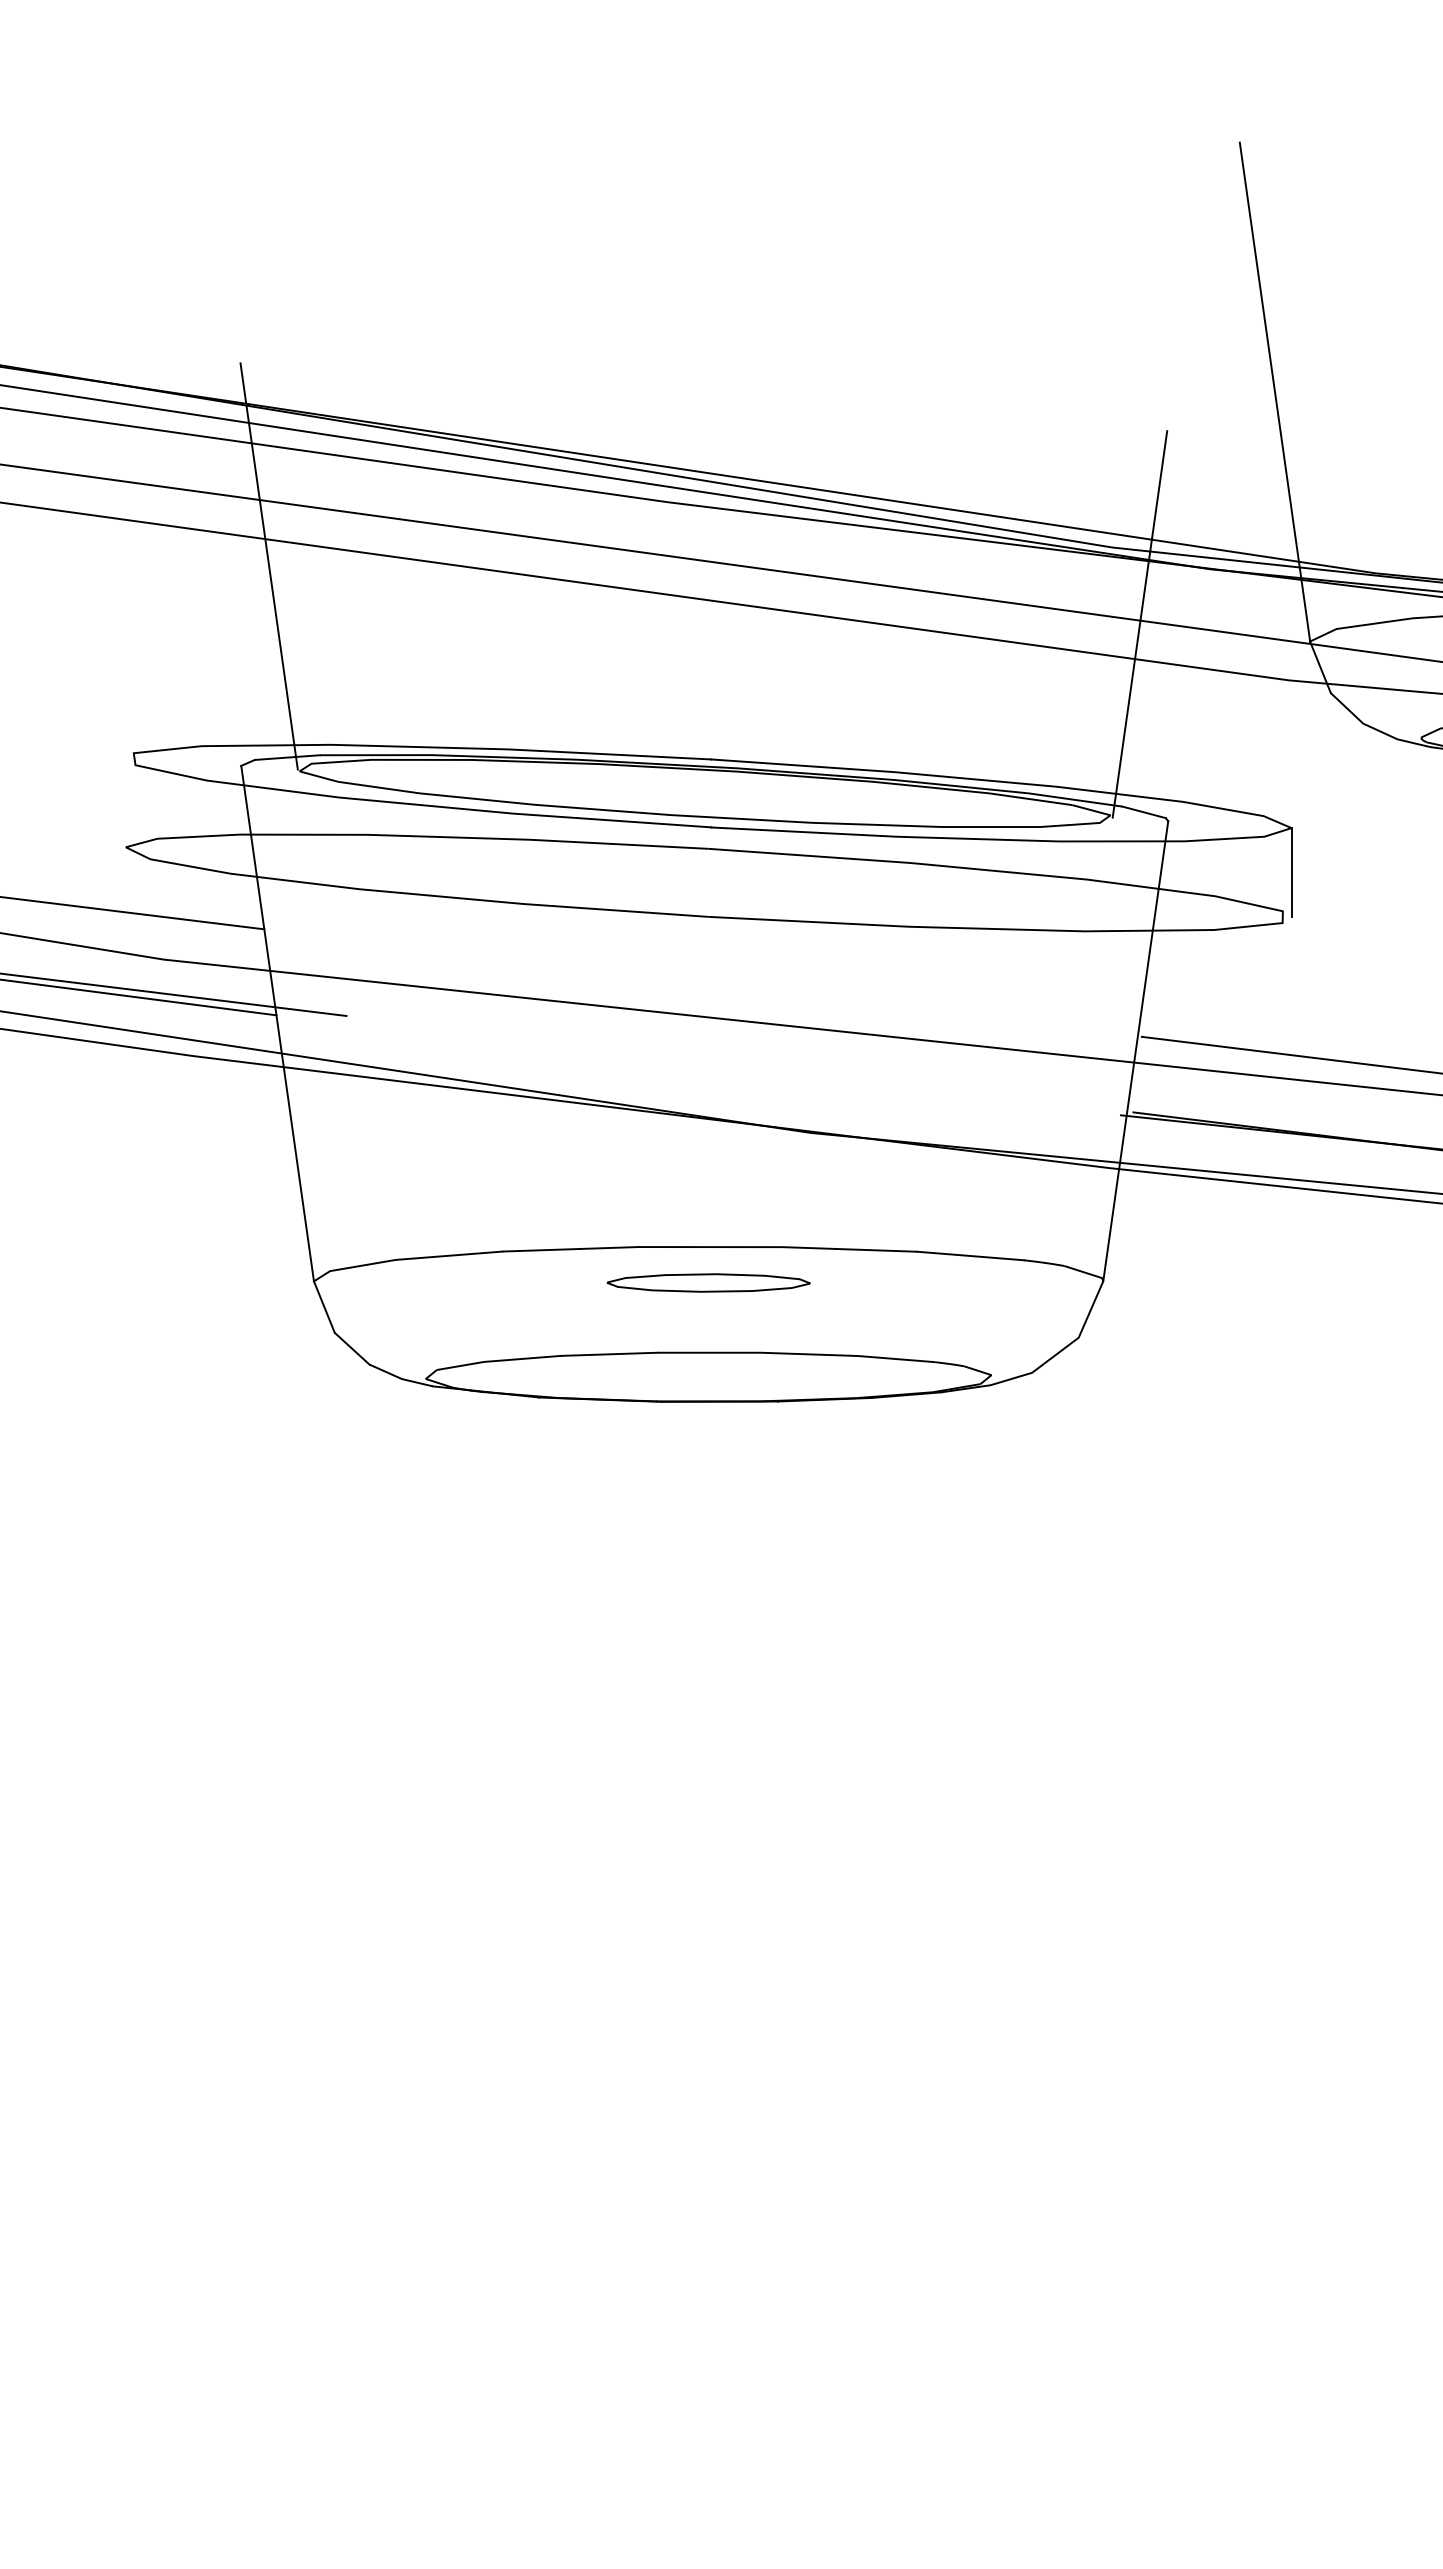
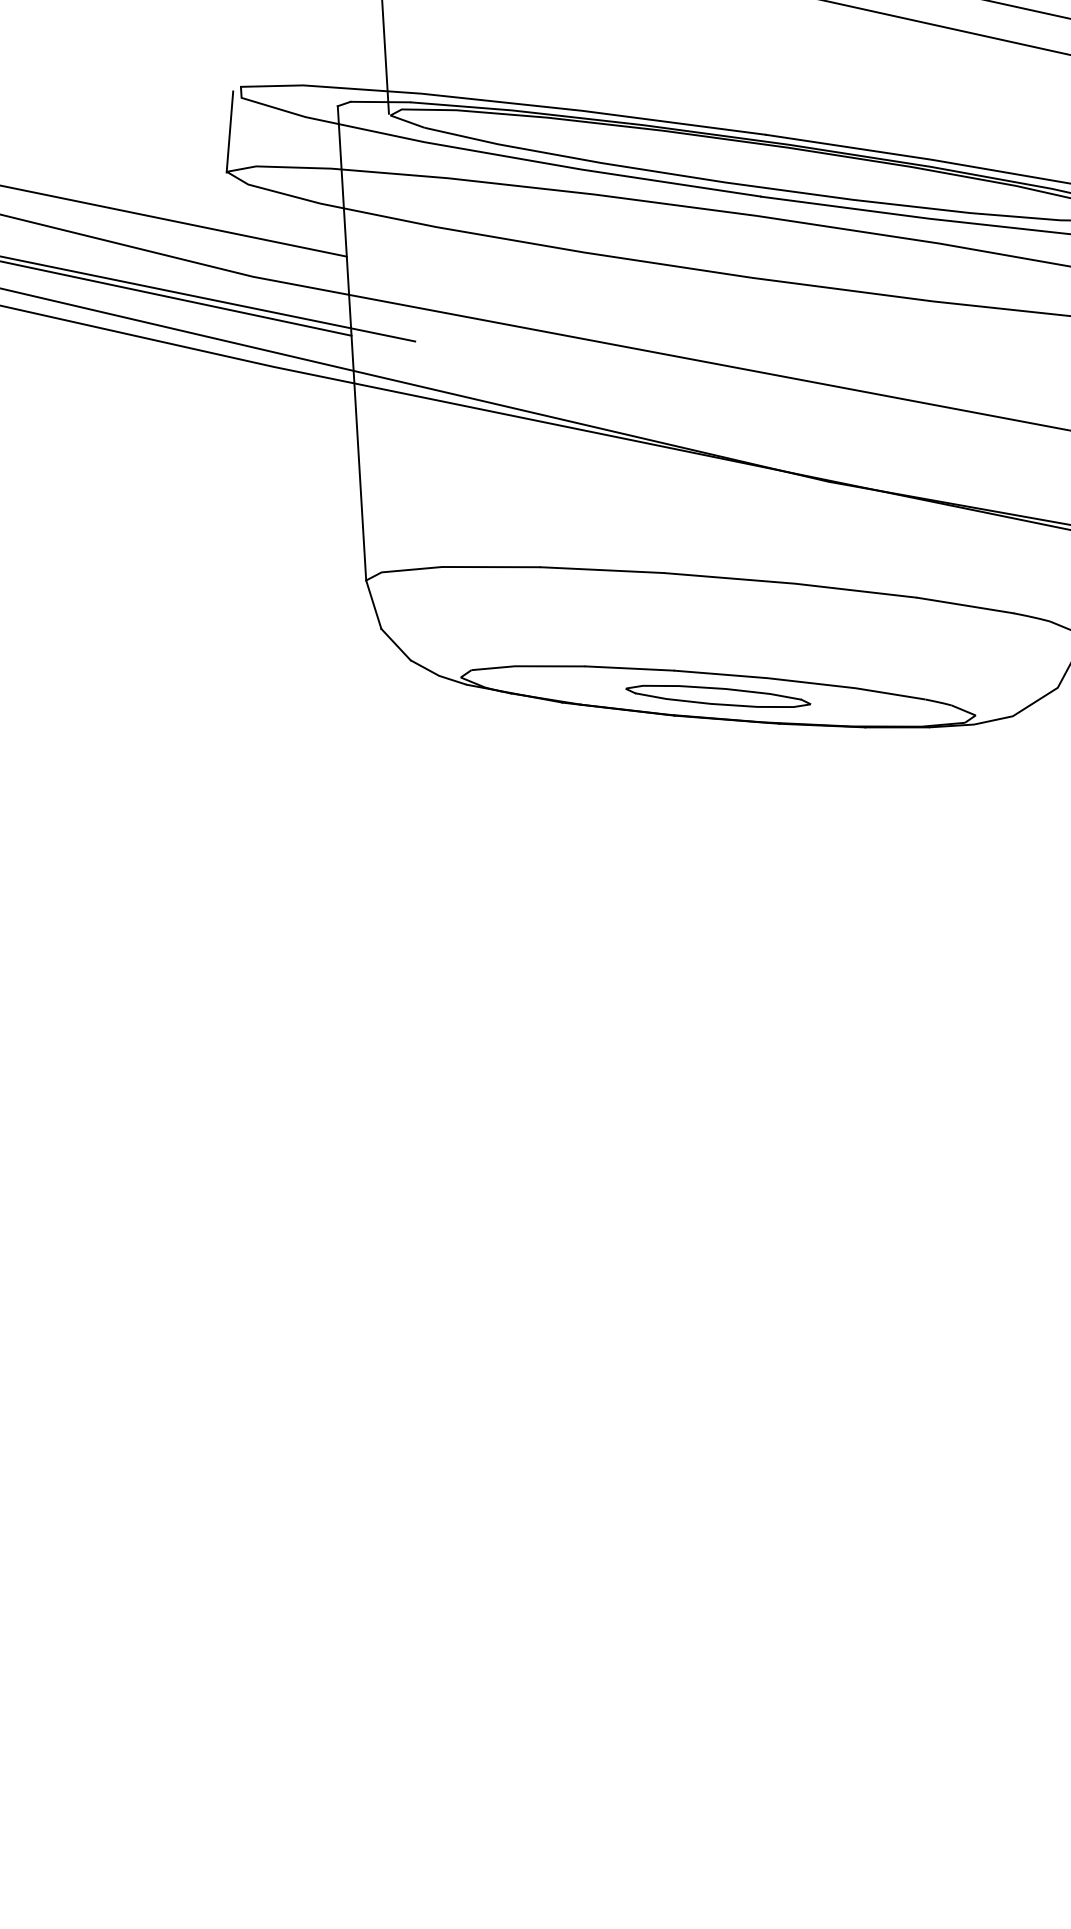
line: (125, 803) -> (229, 131), added
part: (708, 1282) -> (718, 695), moved

